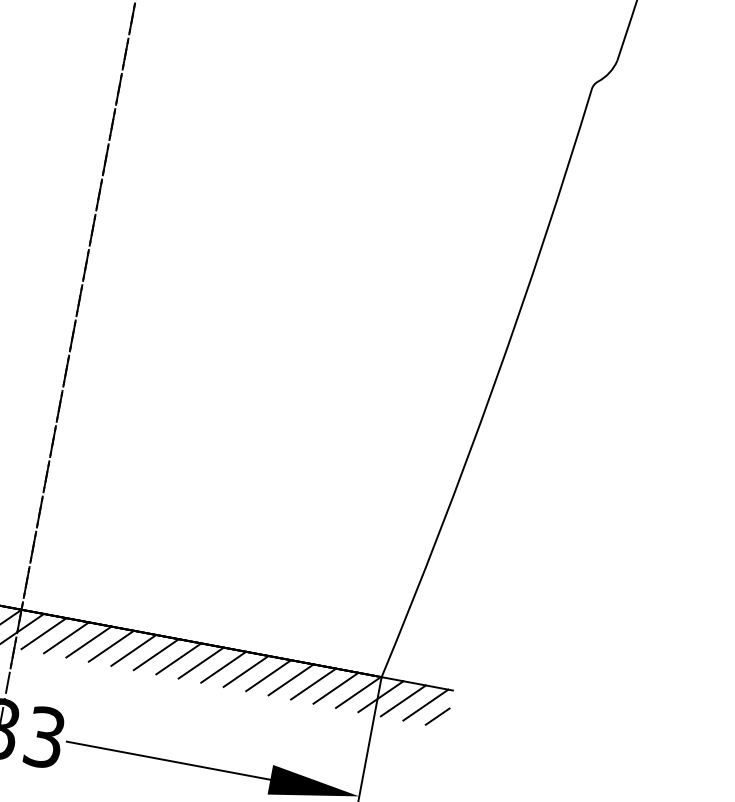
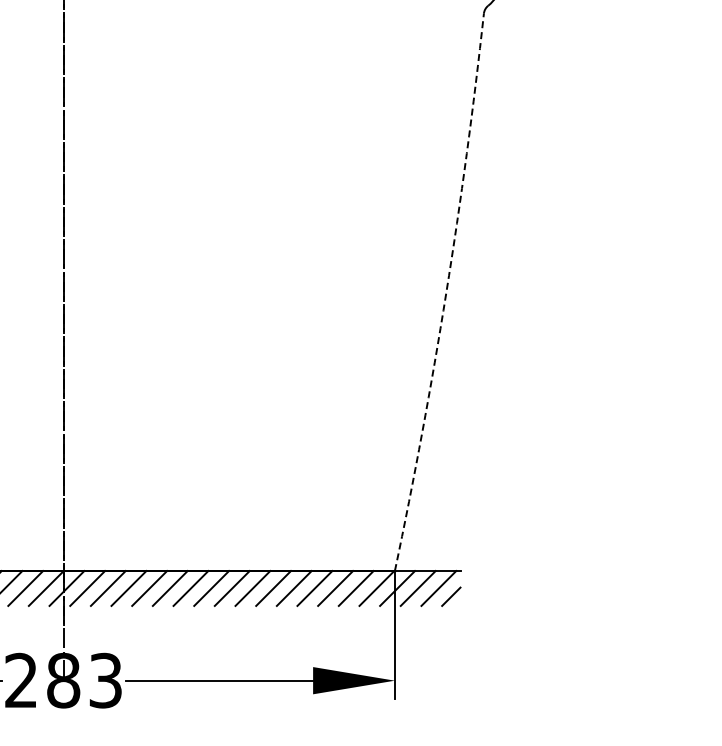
arc: (494, 385) -> (446, 293), solid -> dashed

